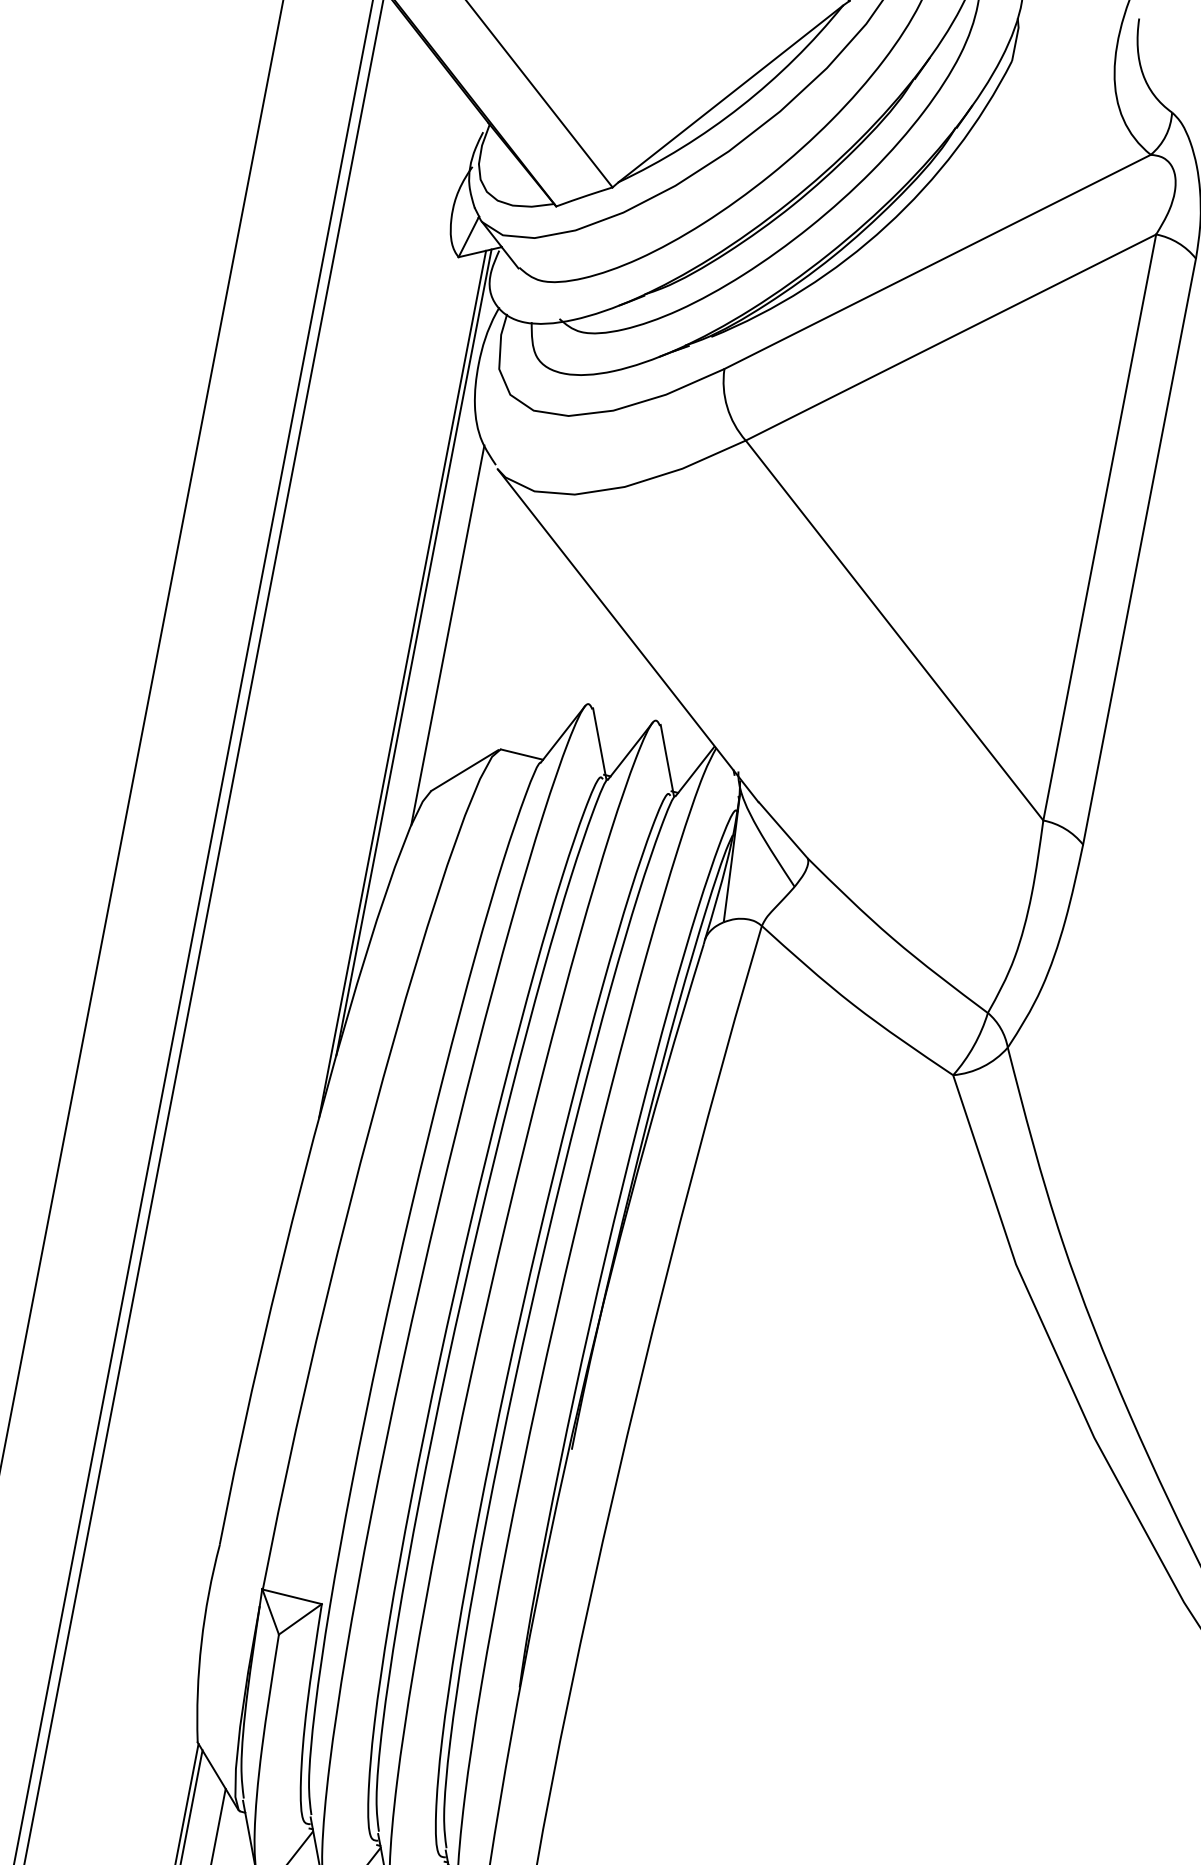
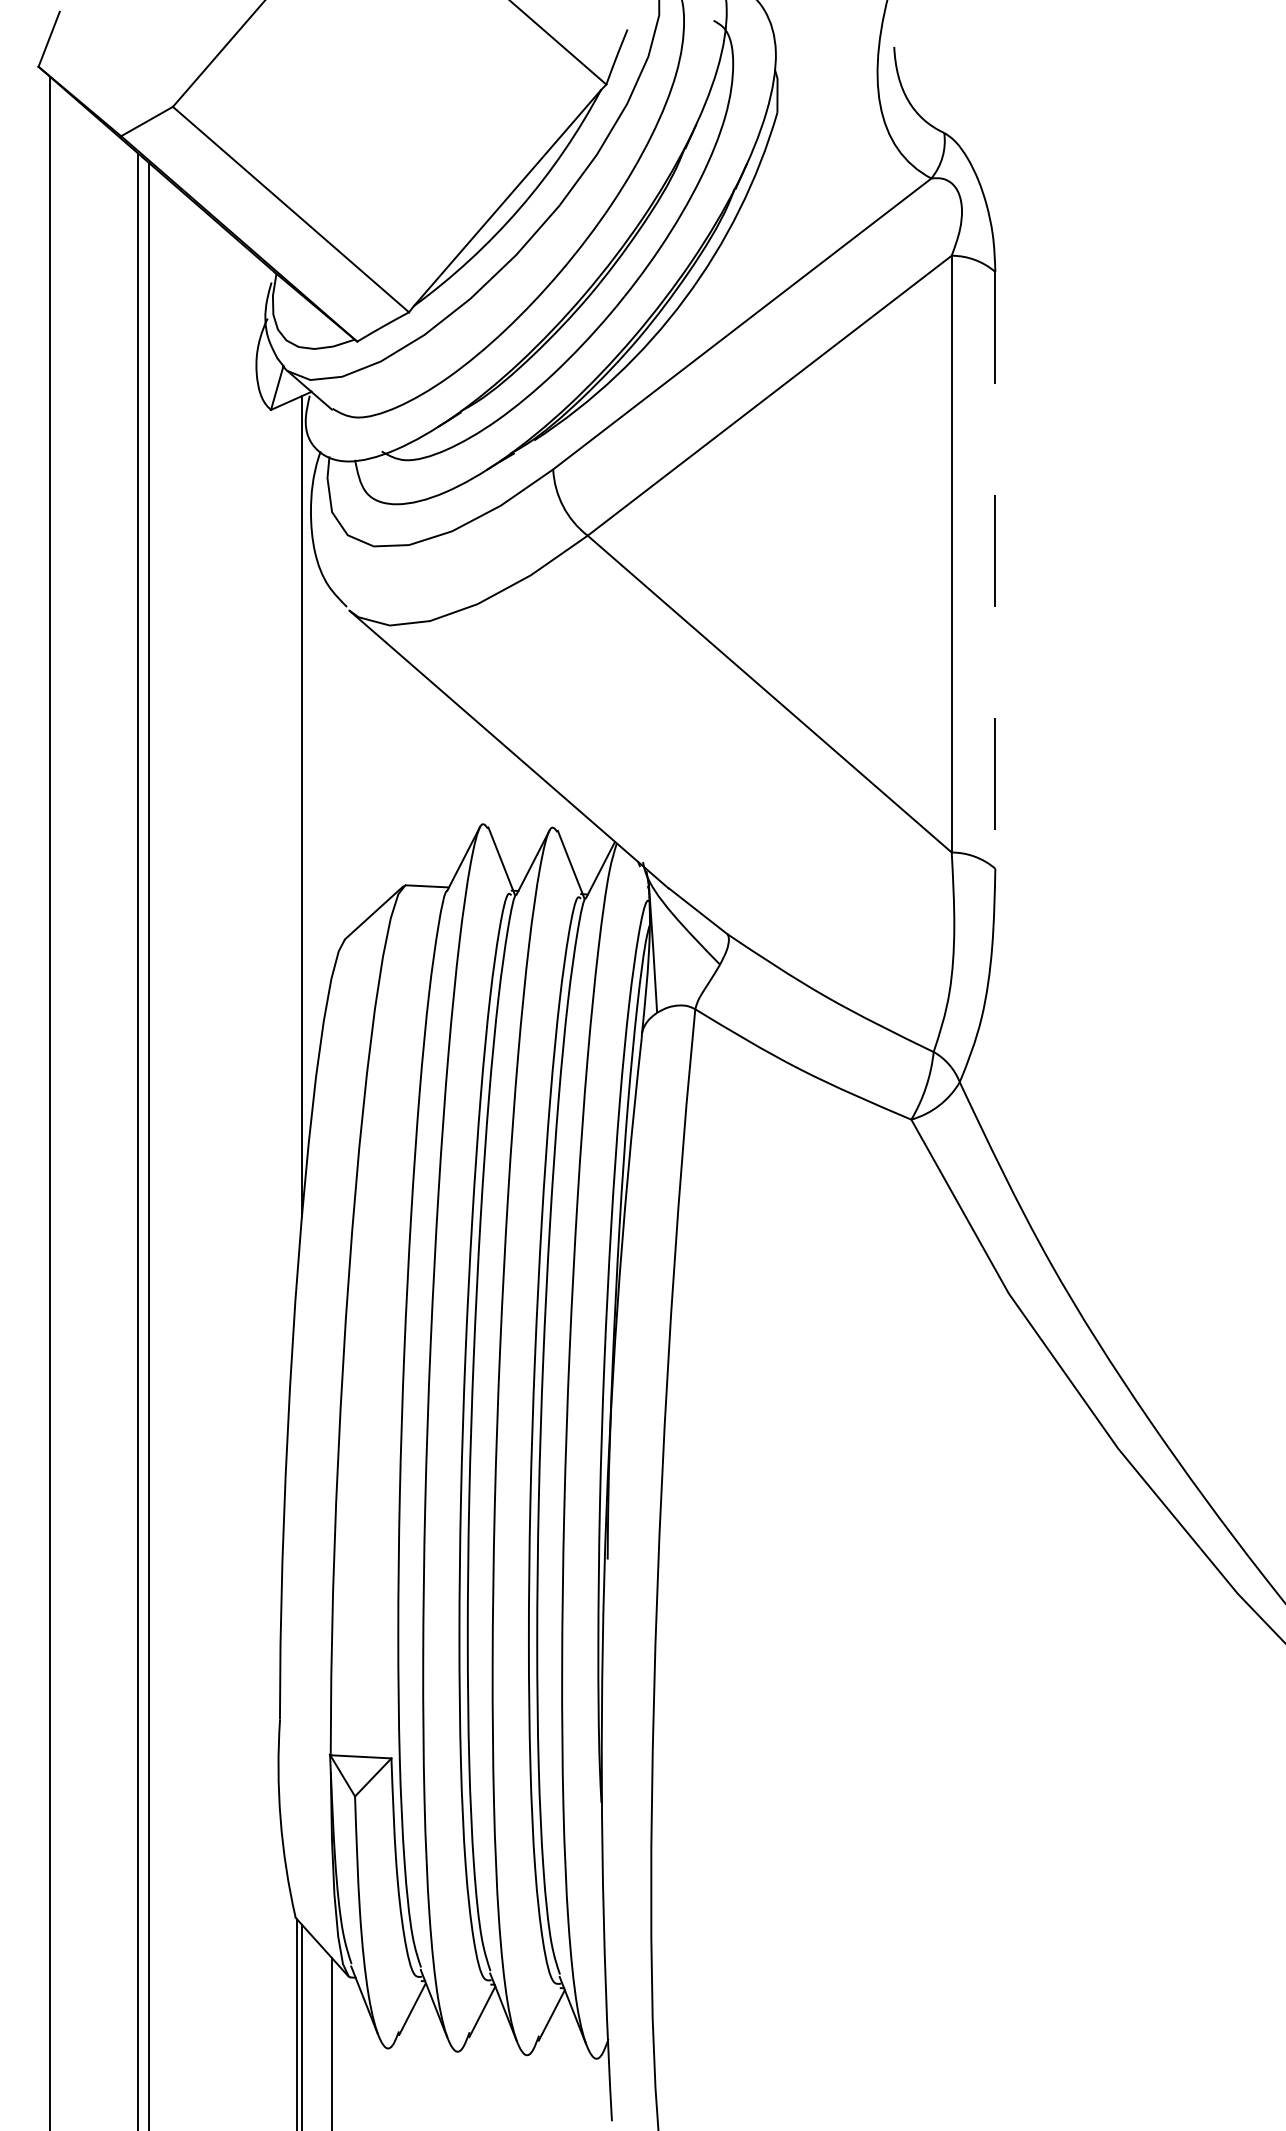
line: (1139, 551) -> (995, 570), solid -> dashed
line: (447, 634) -> (331, 782), removed
line: (402, 683) -> (296, 839), removed

